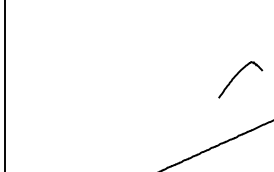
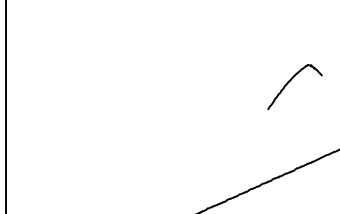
part: (240, 79) -> (294, 86), moved

